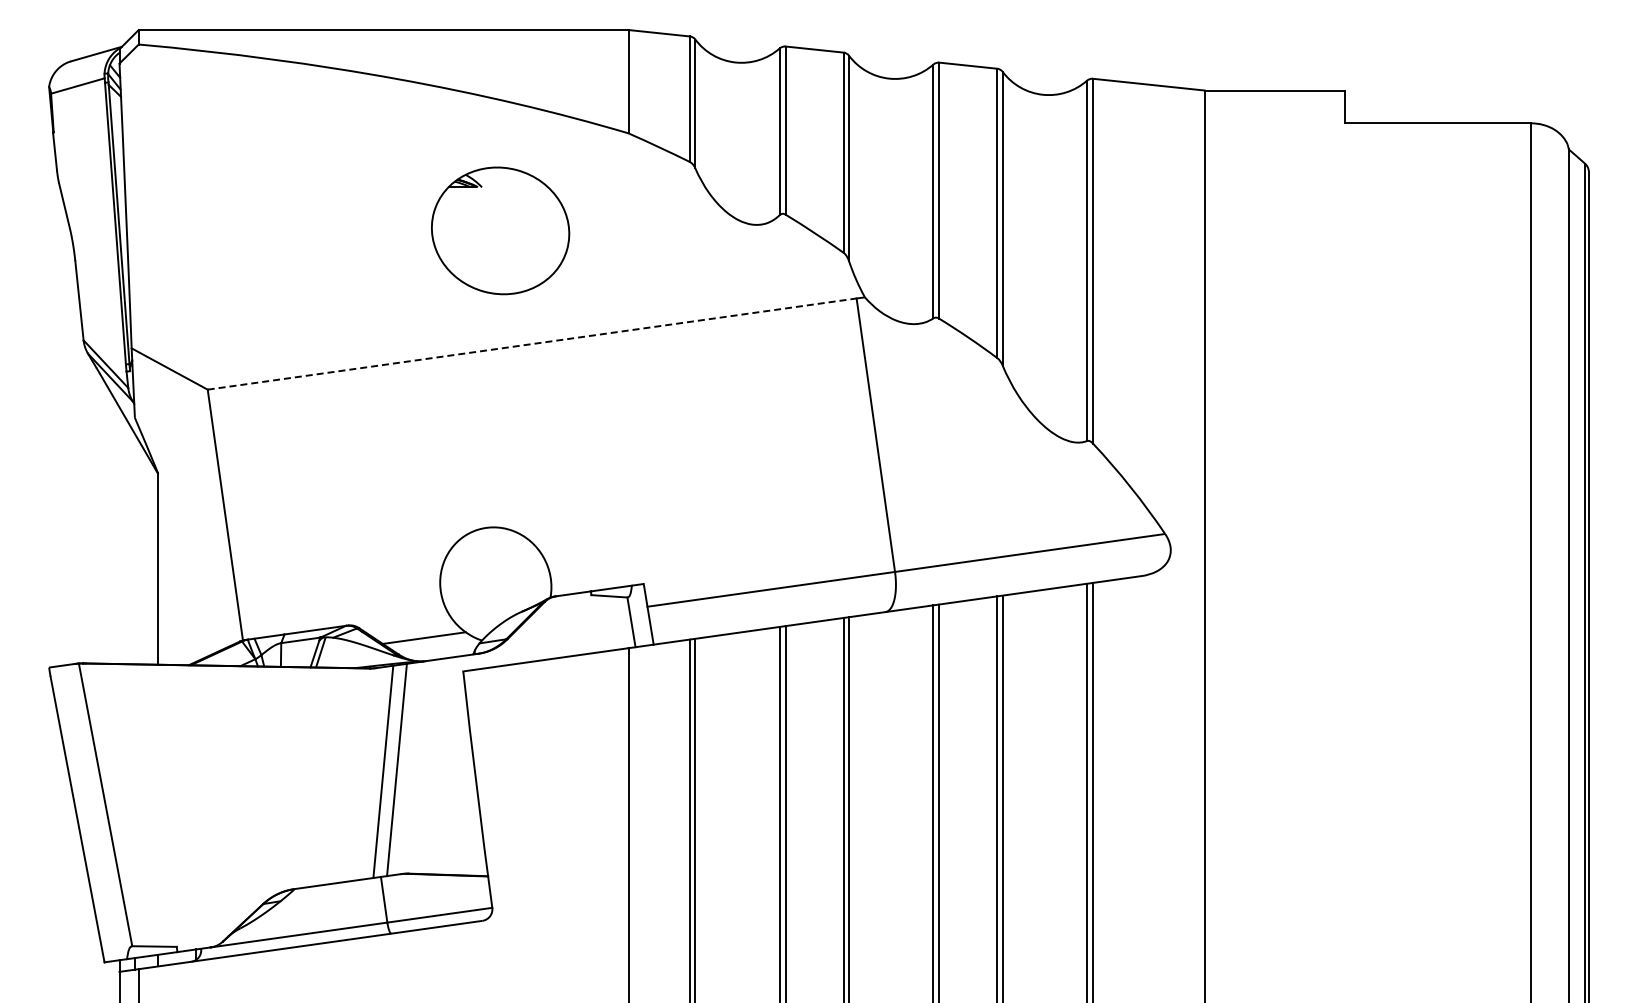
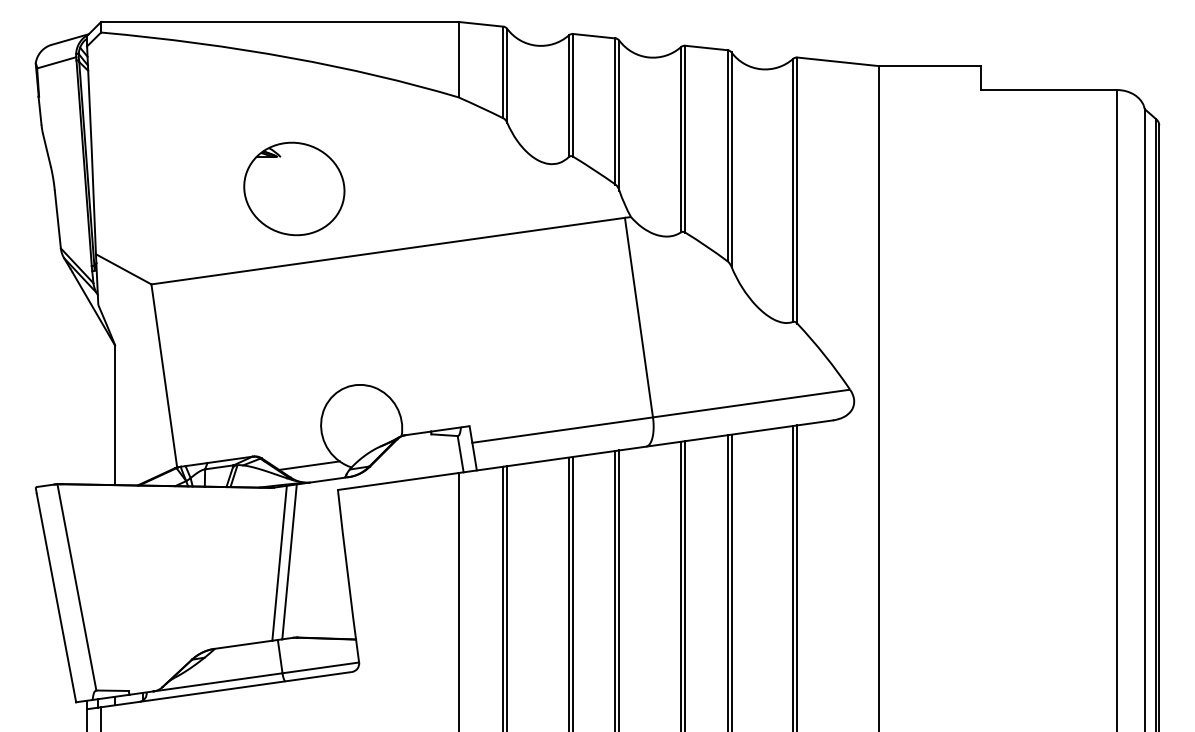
part: (500, 230) -> (294, 188), moved
line: (532, 344) -> (388, 251), dashed -> solid

